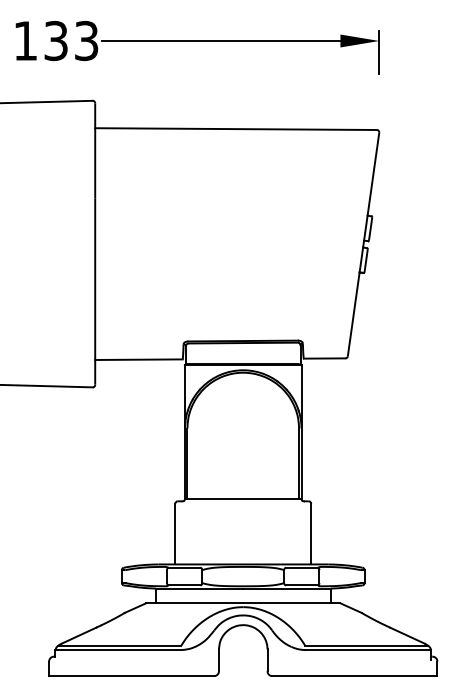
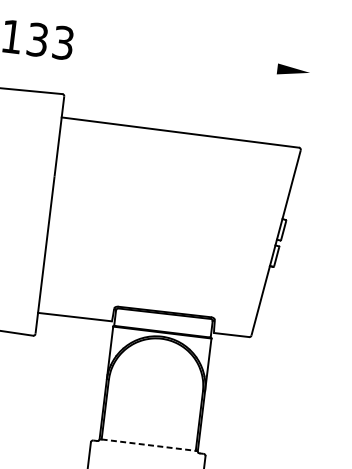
line: (221, 40) -> (177, 56), removed
line: (379, 52) -> (309, 82), removed
line: (243, 498) -> (148, 444), solid -> dashed

